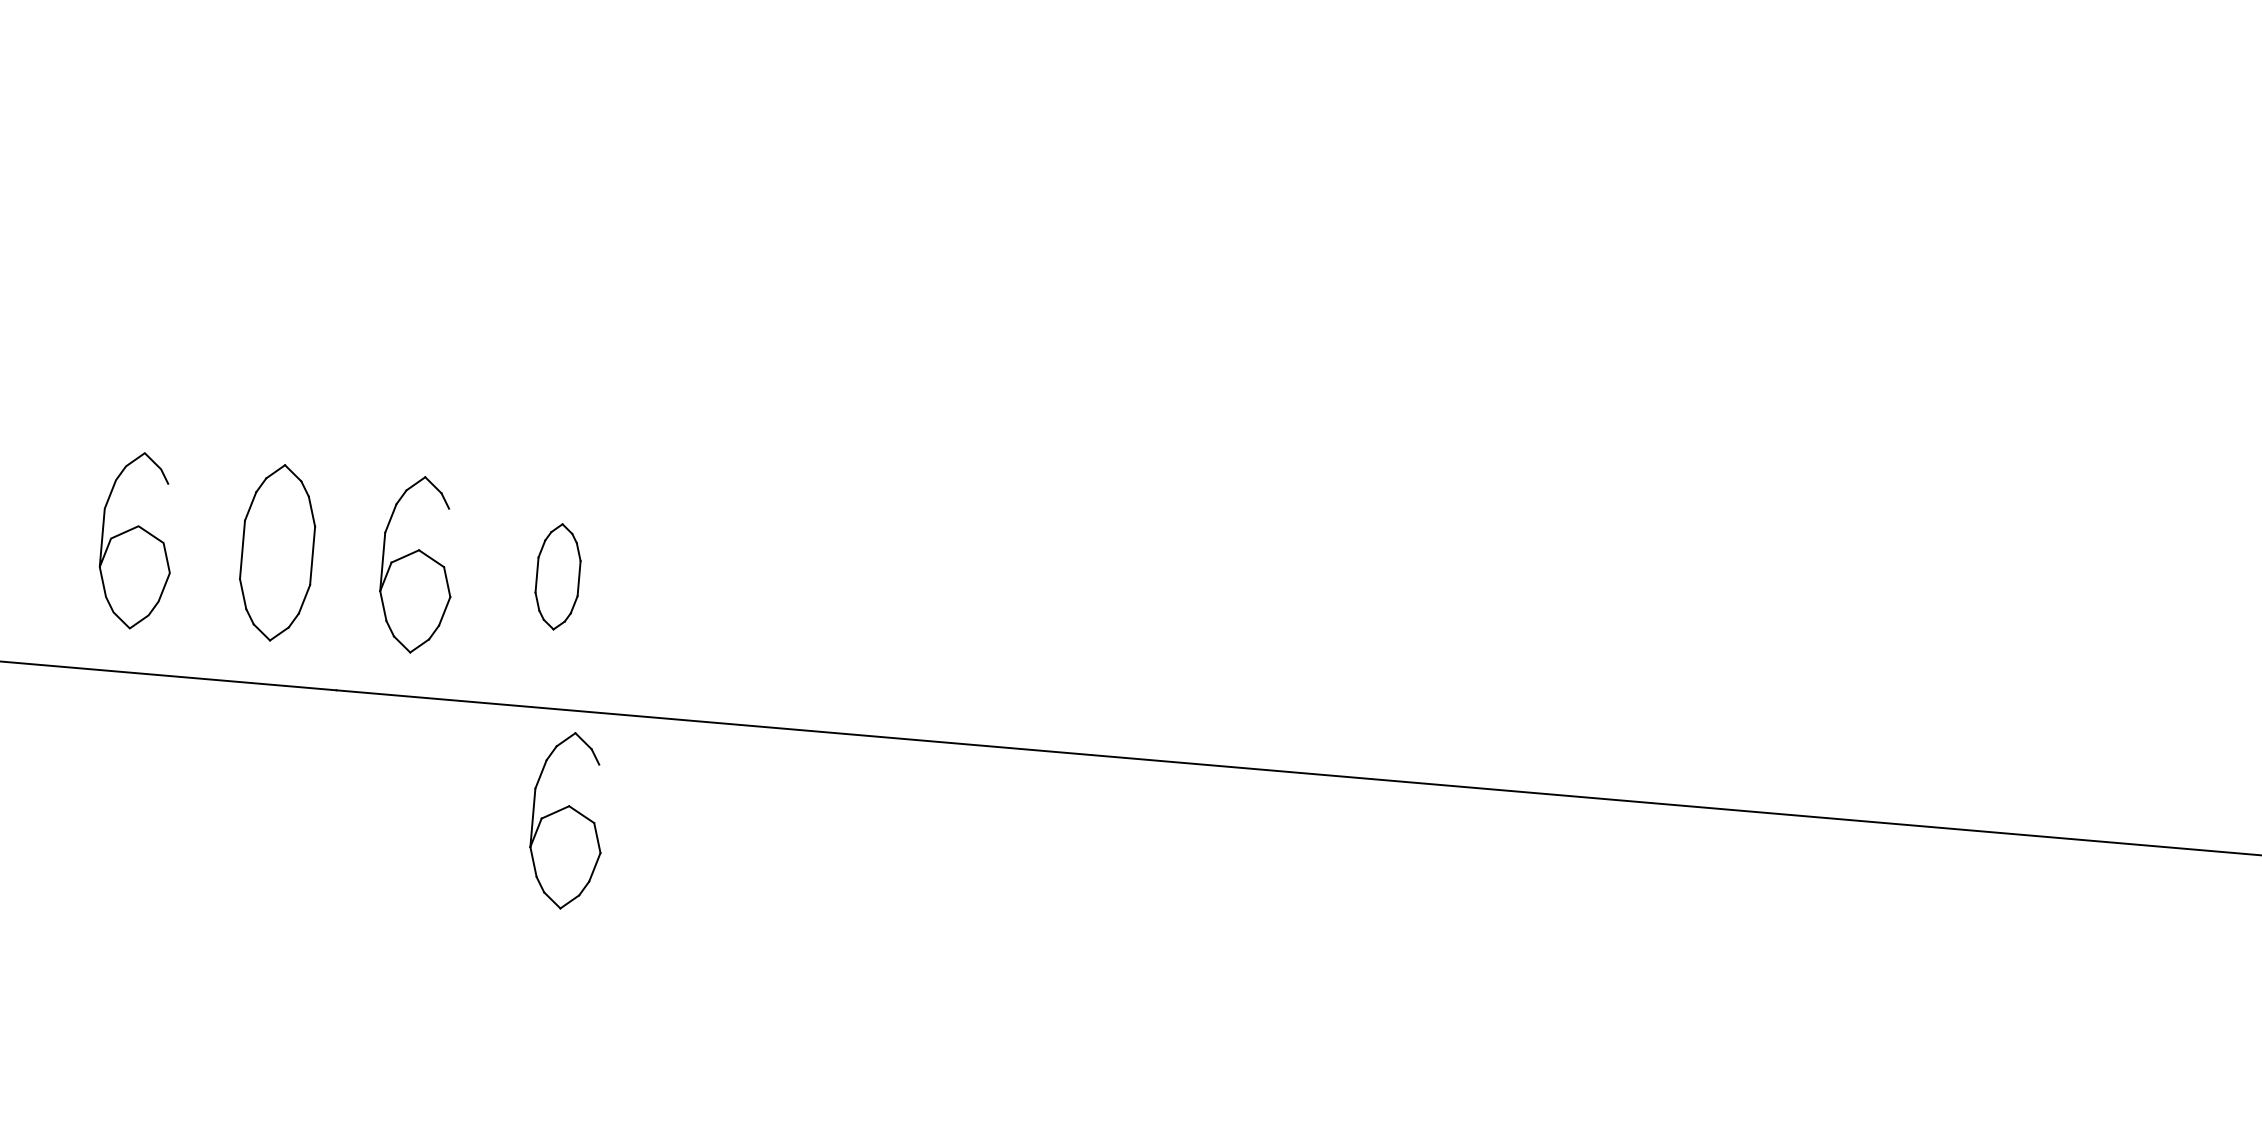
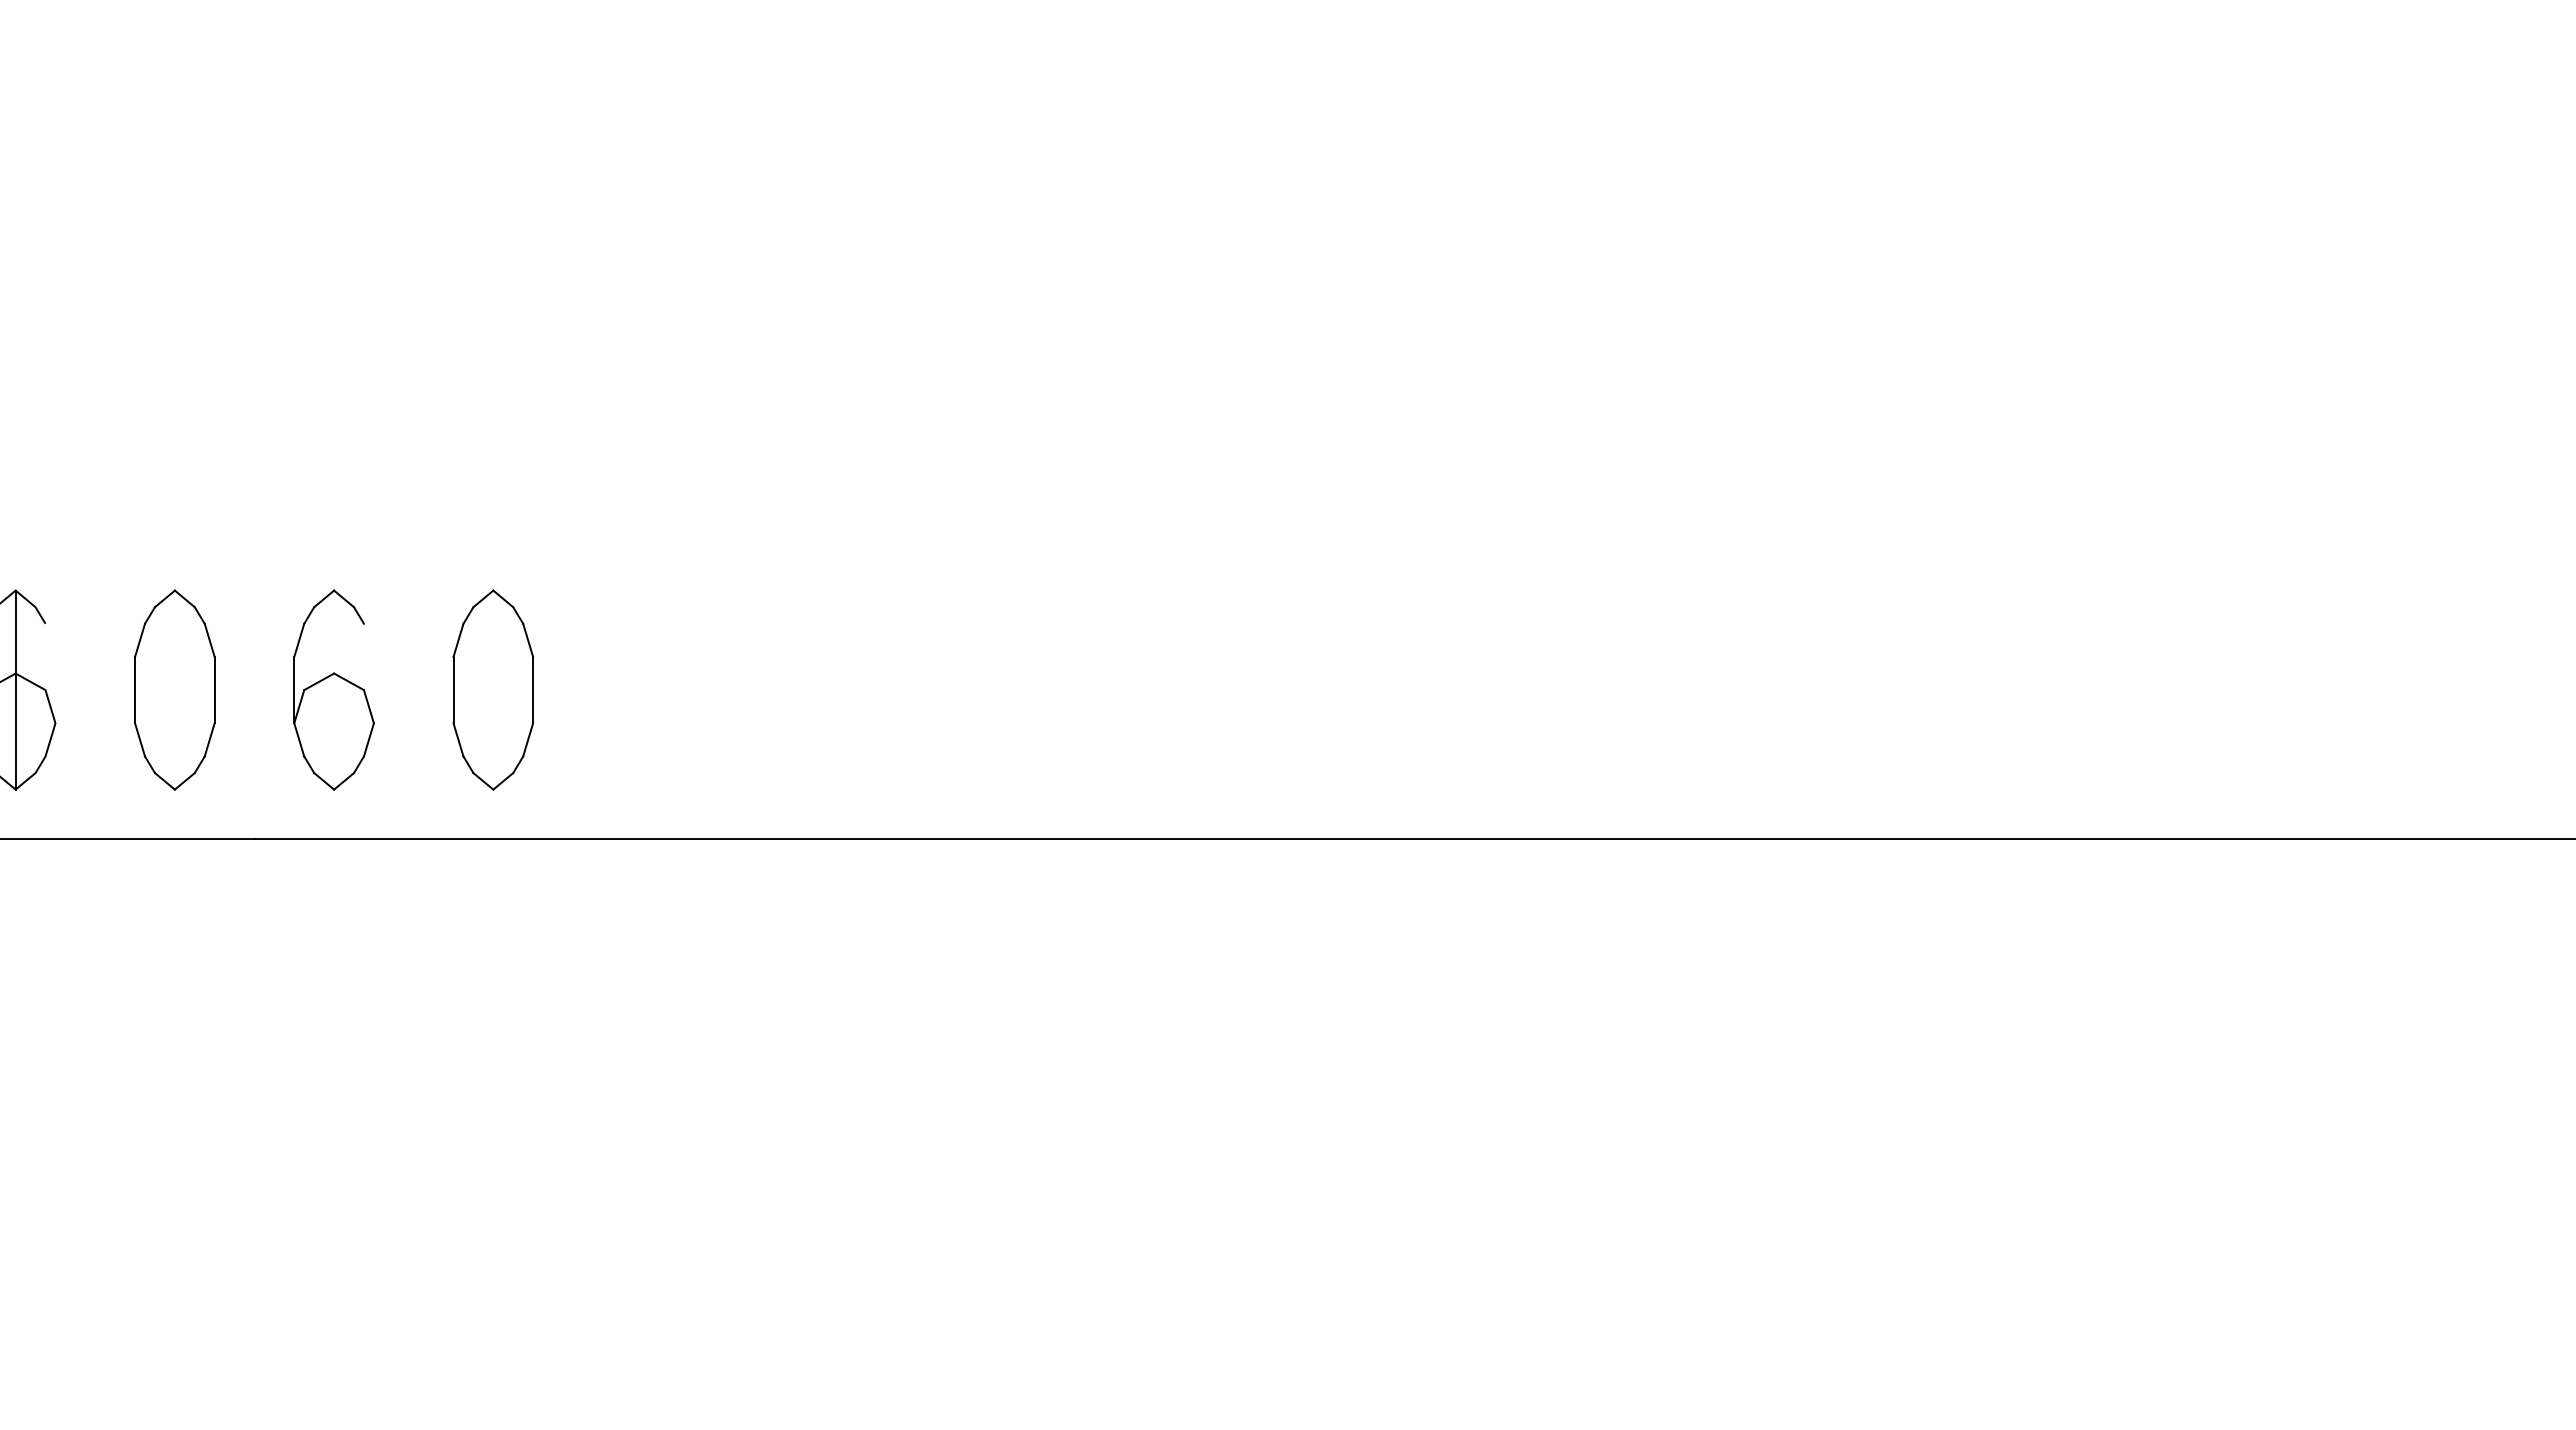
line: (137, 540) -> (15, 689), added
part: (558, 576) -> (493, 689), size x1.67
part: (567, 820) -> (527, 963), removed

